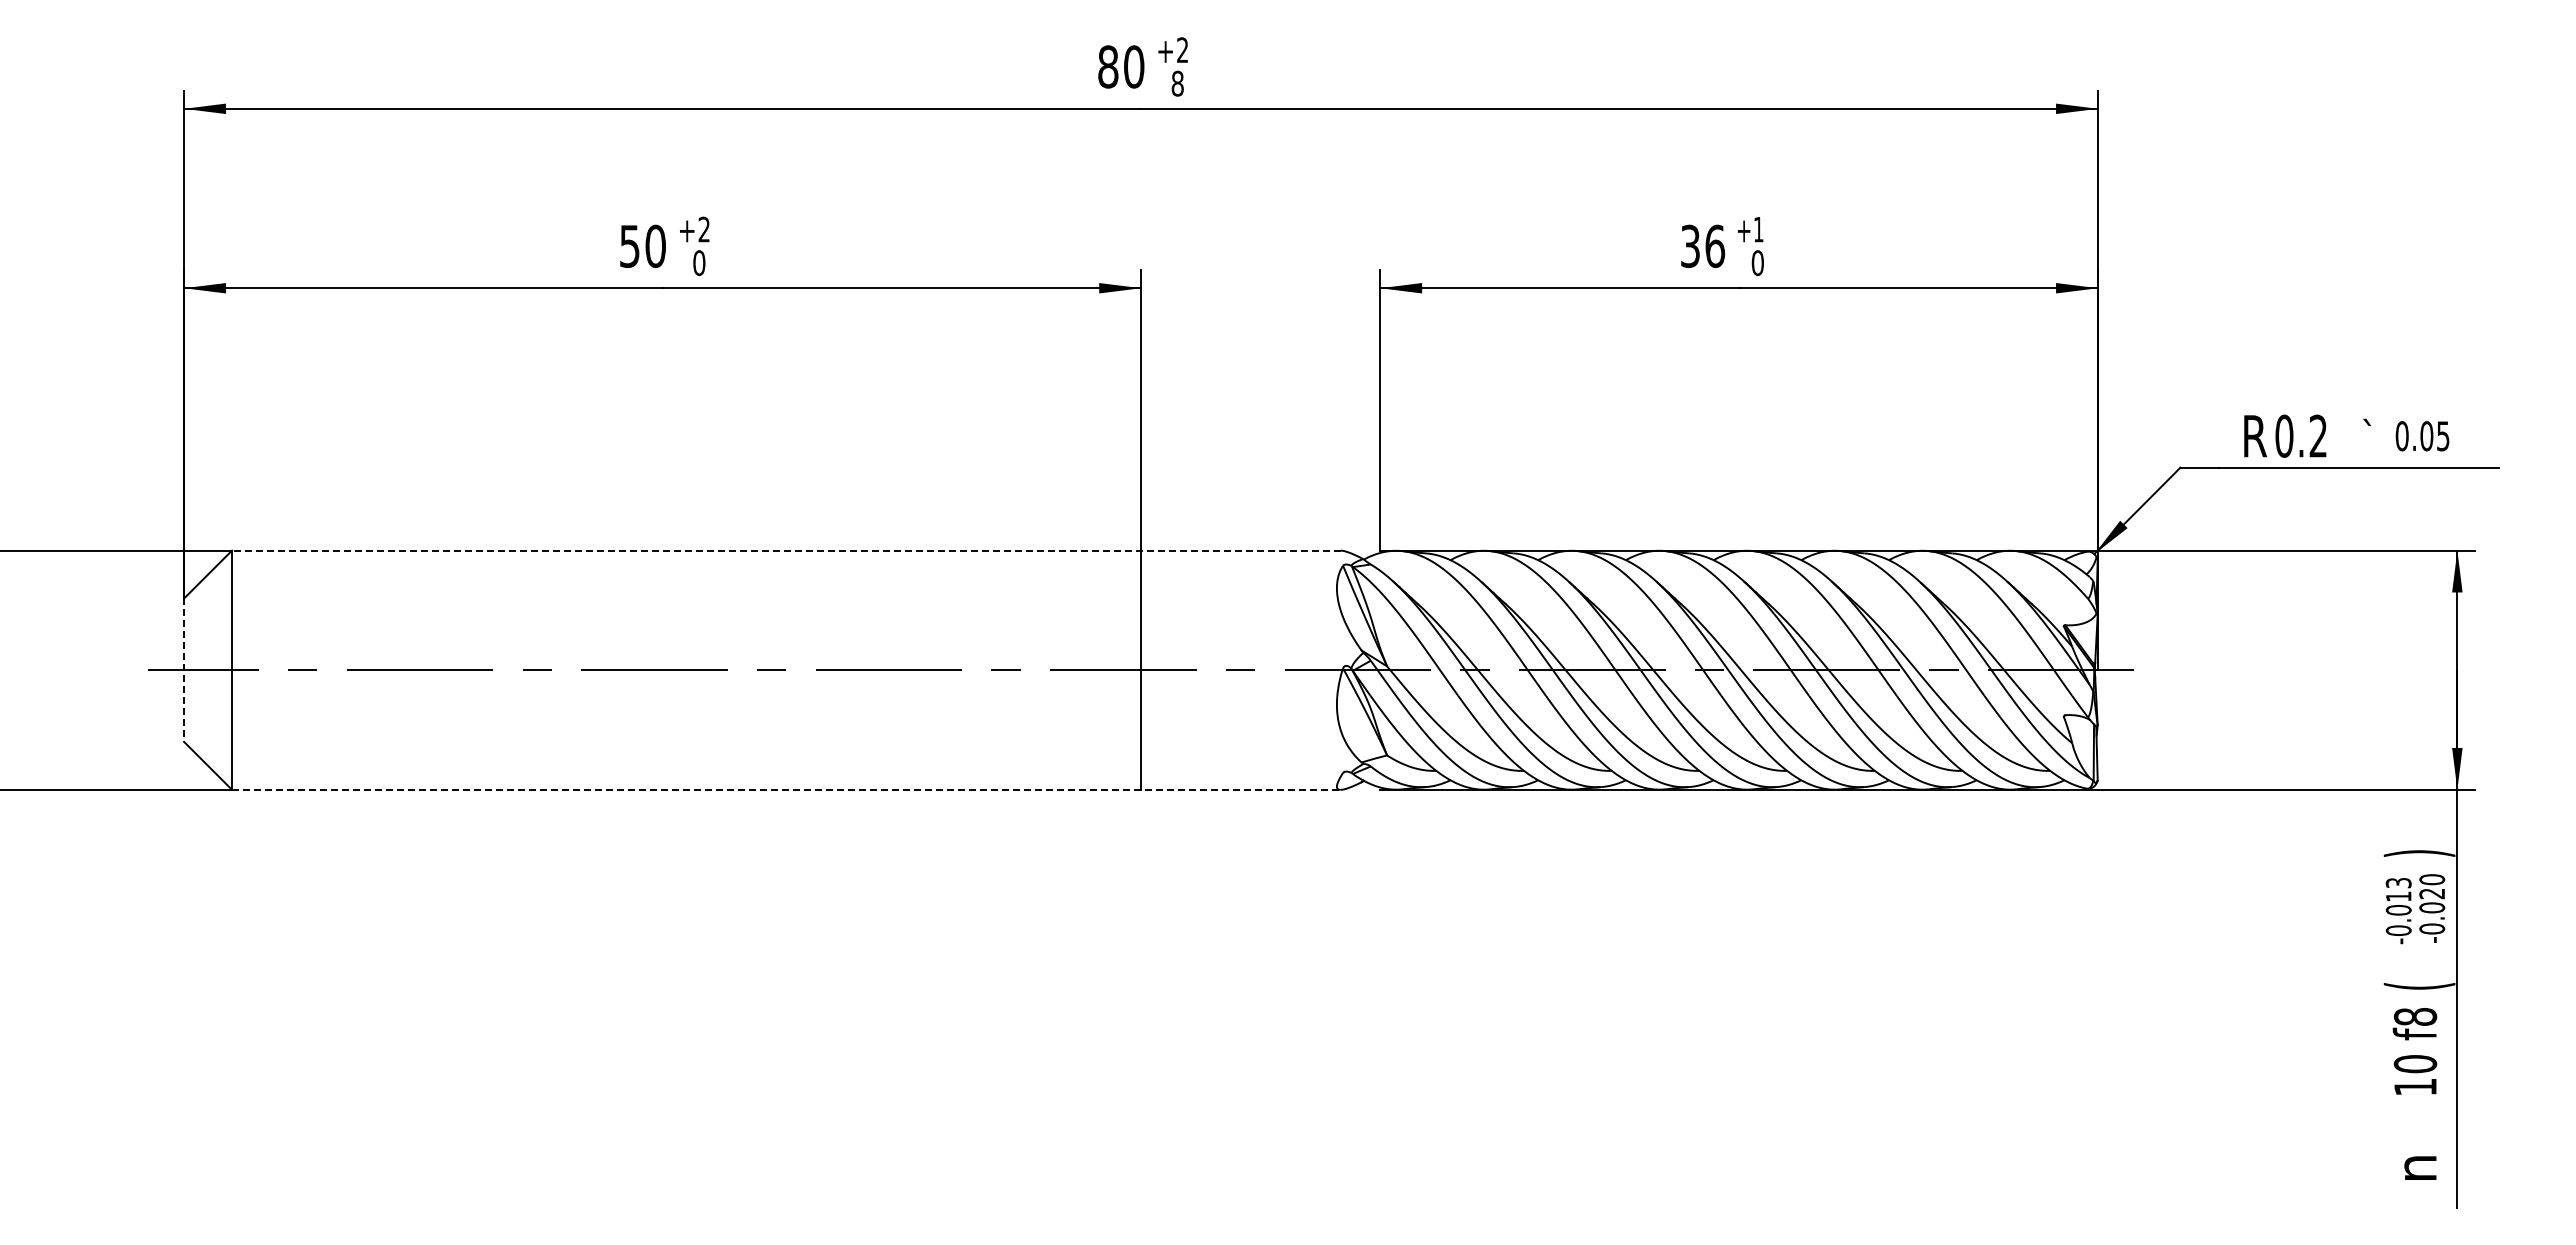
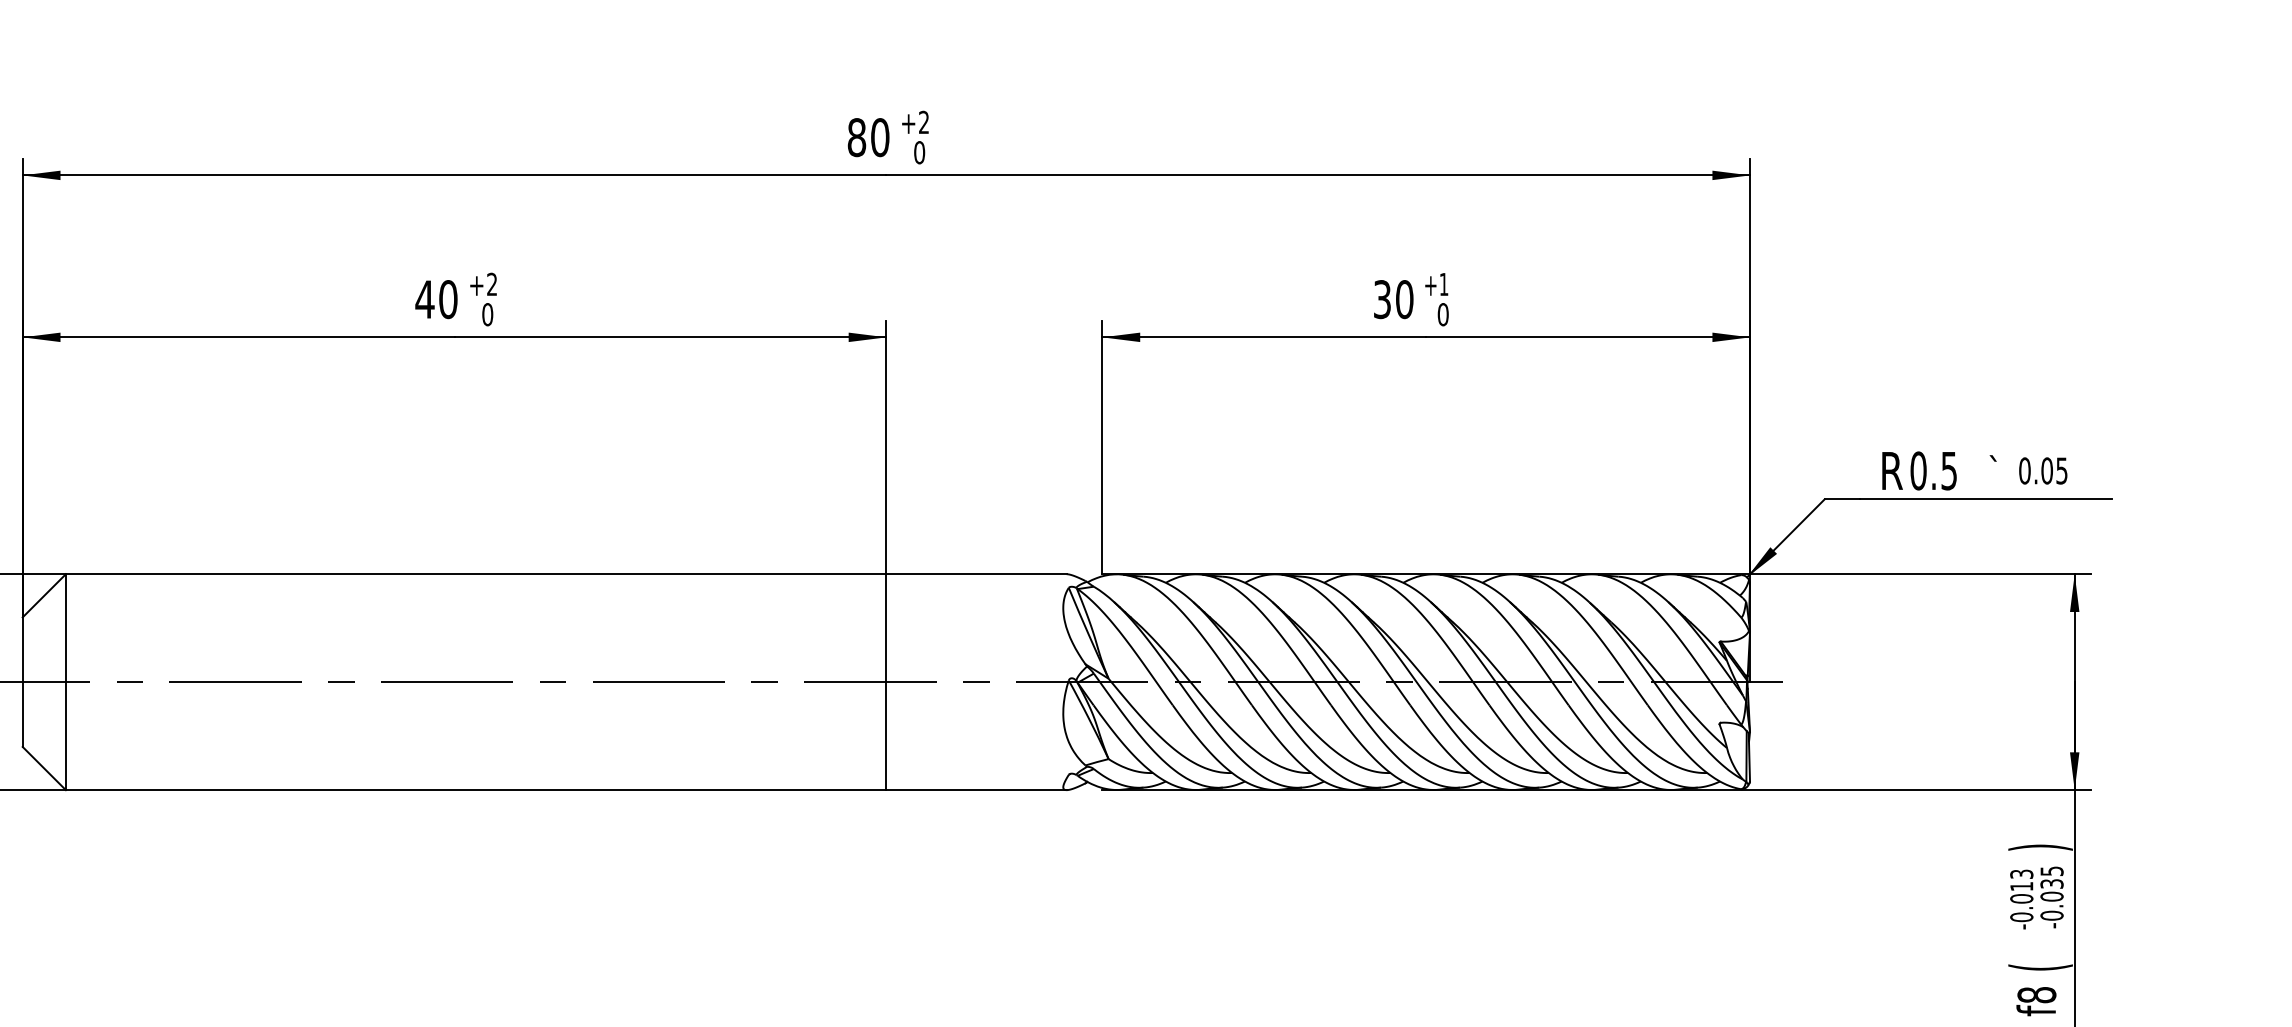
text: (1177, 83) -> (919, 152), 8 -> 0
text: (1715, 245) -> (1405, 298), 36 -> 30
text: (629, 246) -> (424, 299), 50 -> 40
text: (2317, 435) -> (1948, 470), 0.2 -> 0.5
line: (785, 550) -> (565, 574), dashed -> solid
line: (184, 670) -> (22, 682), dashed -> solid
line: (786, 789) -> (566, 789), dashed -> solid
text: (2432, 886) -> (2052, 877), -0.020 -> -0.035

